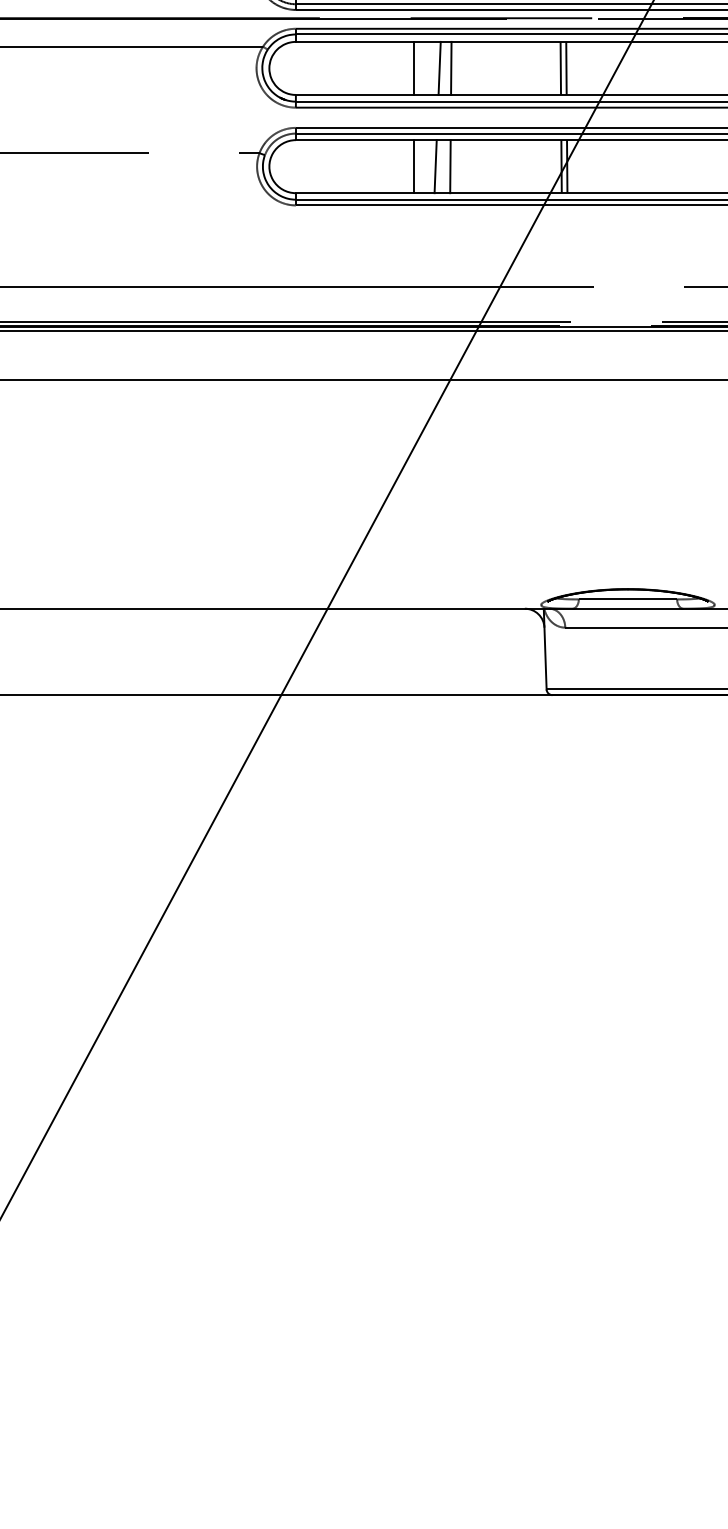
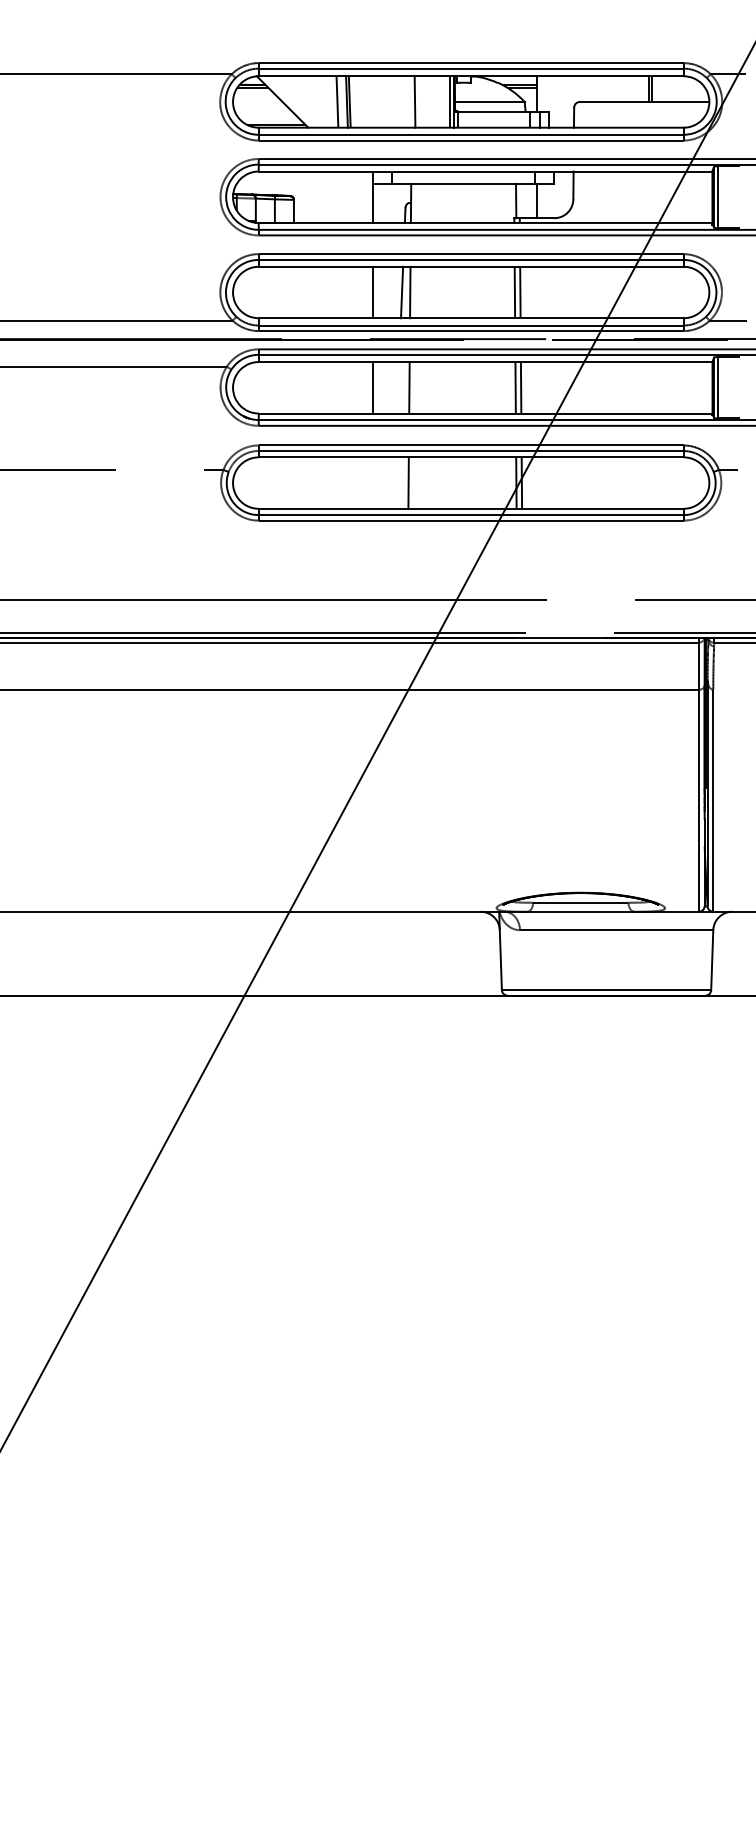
line: (440, 68) -> (398, 387), removed
line: (414, 166) -> (373, 482), removed
line: (435, 166) -> (394, 482), removed

